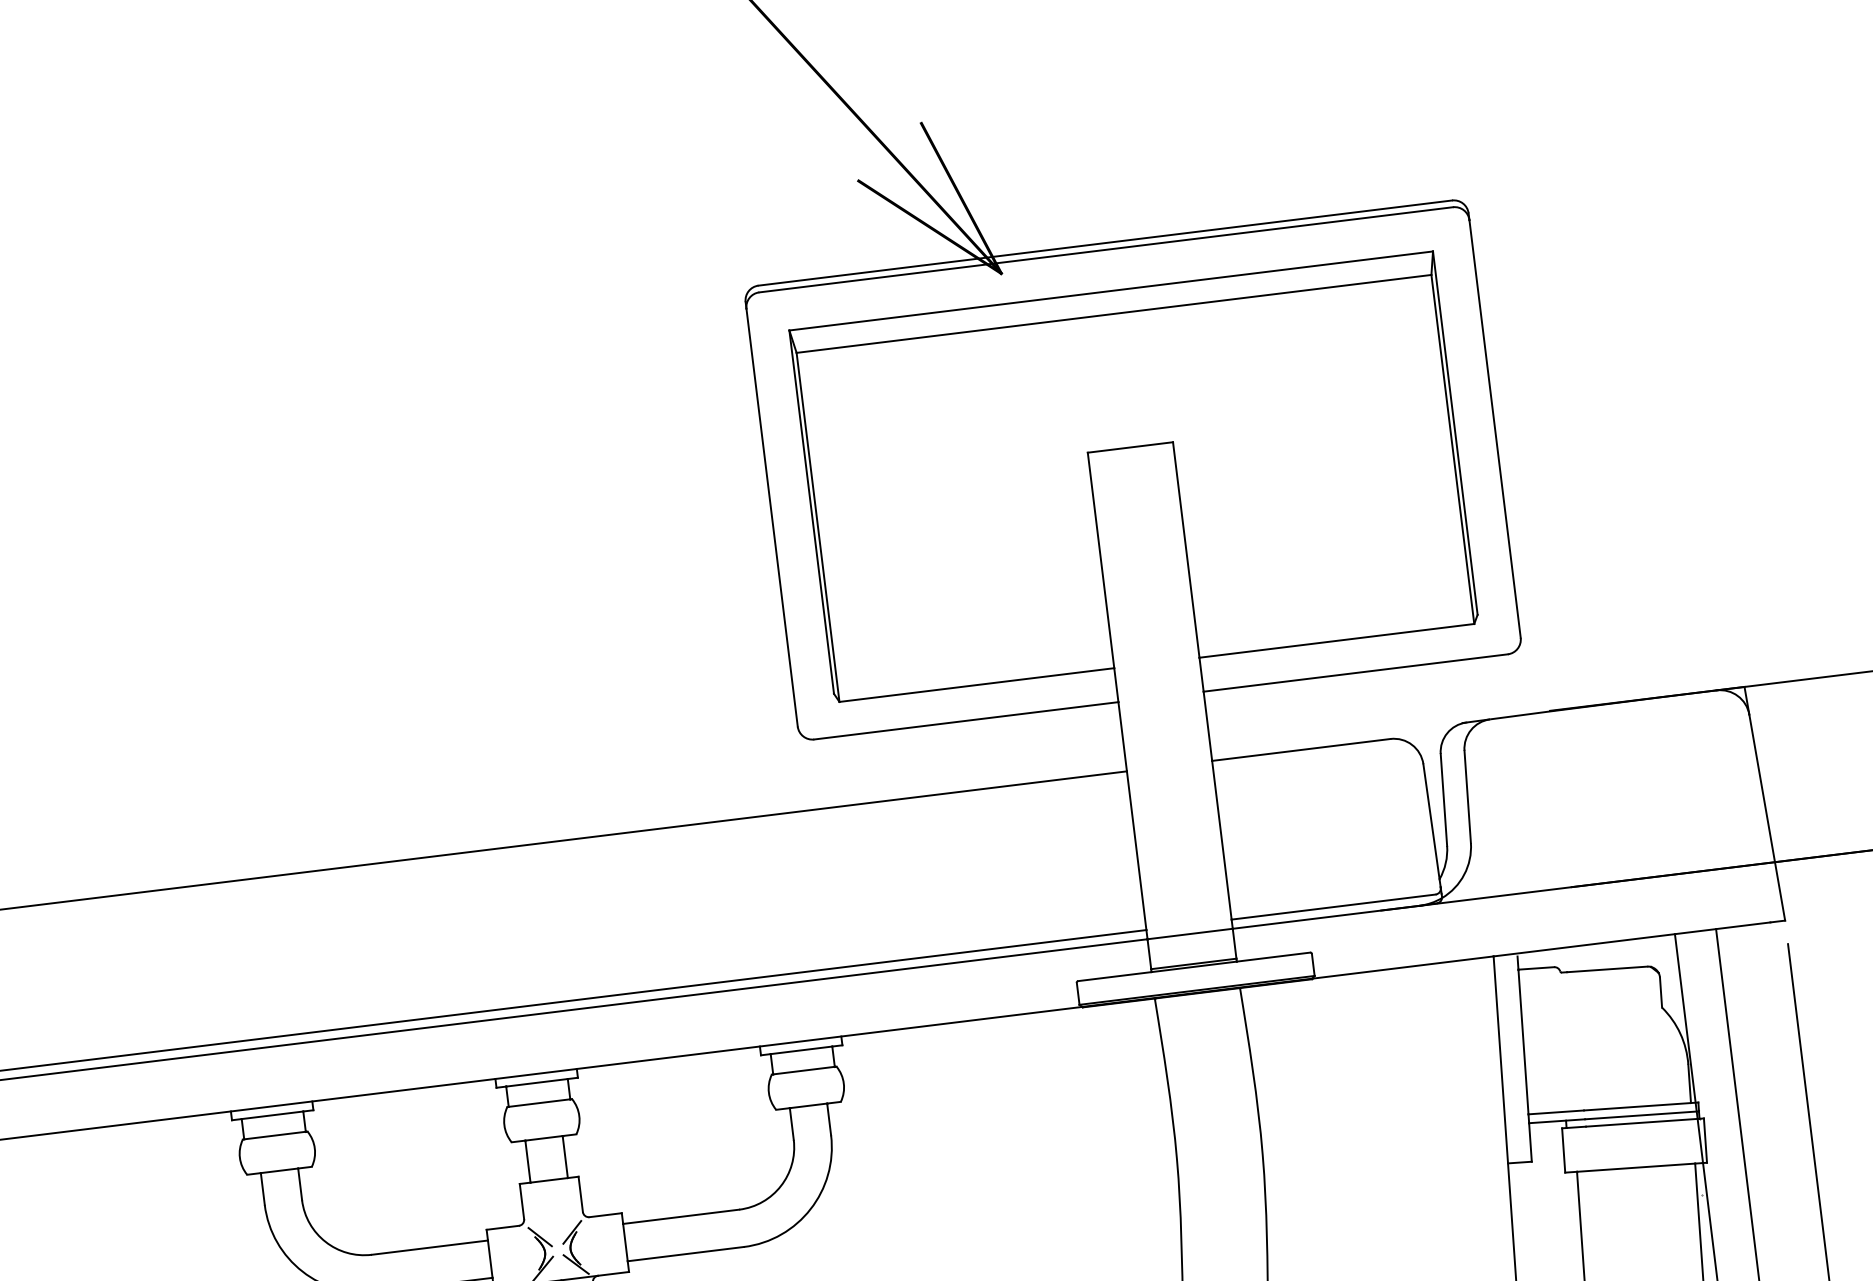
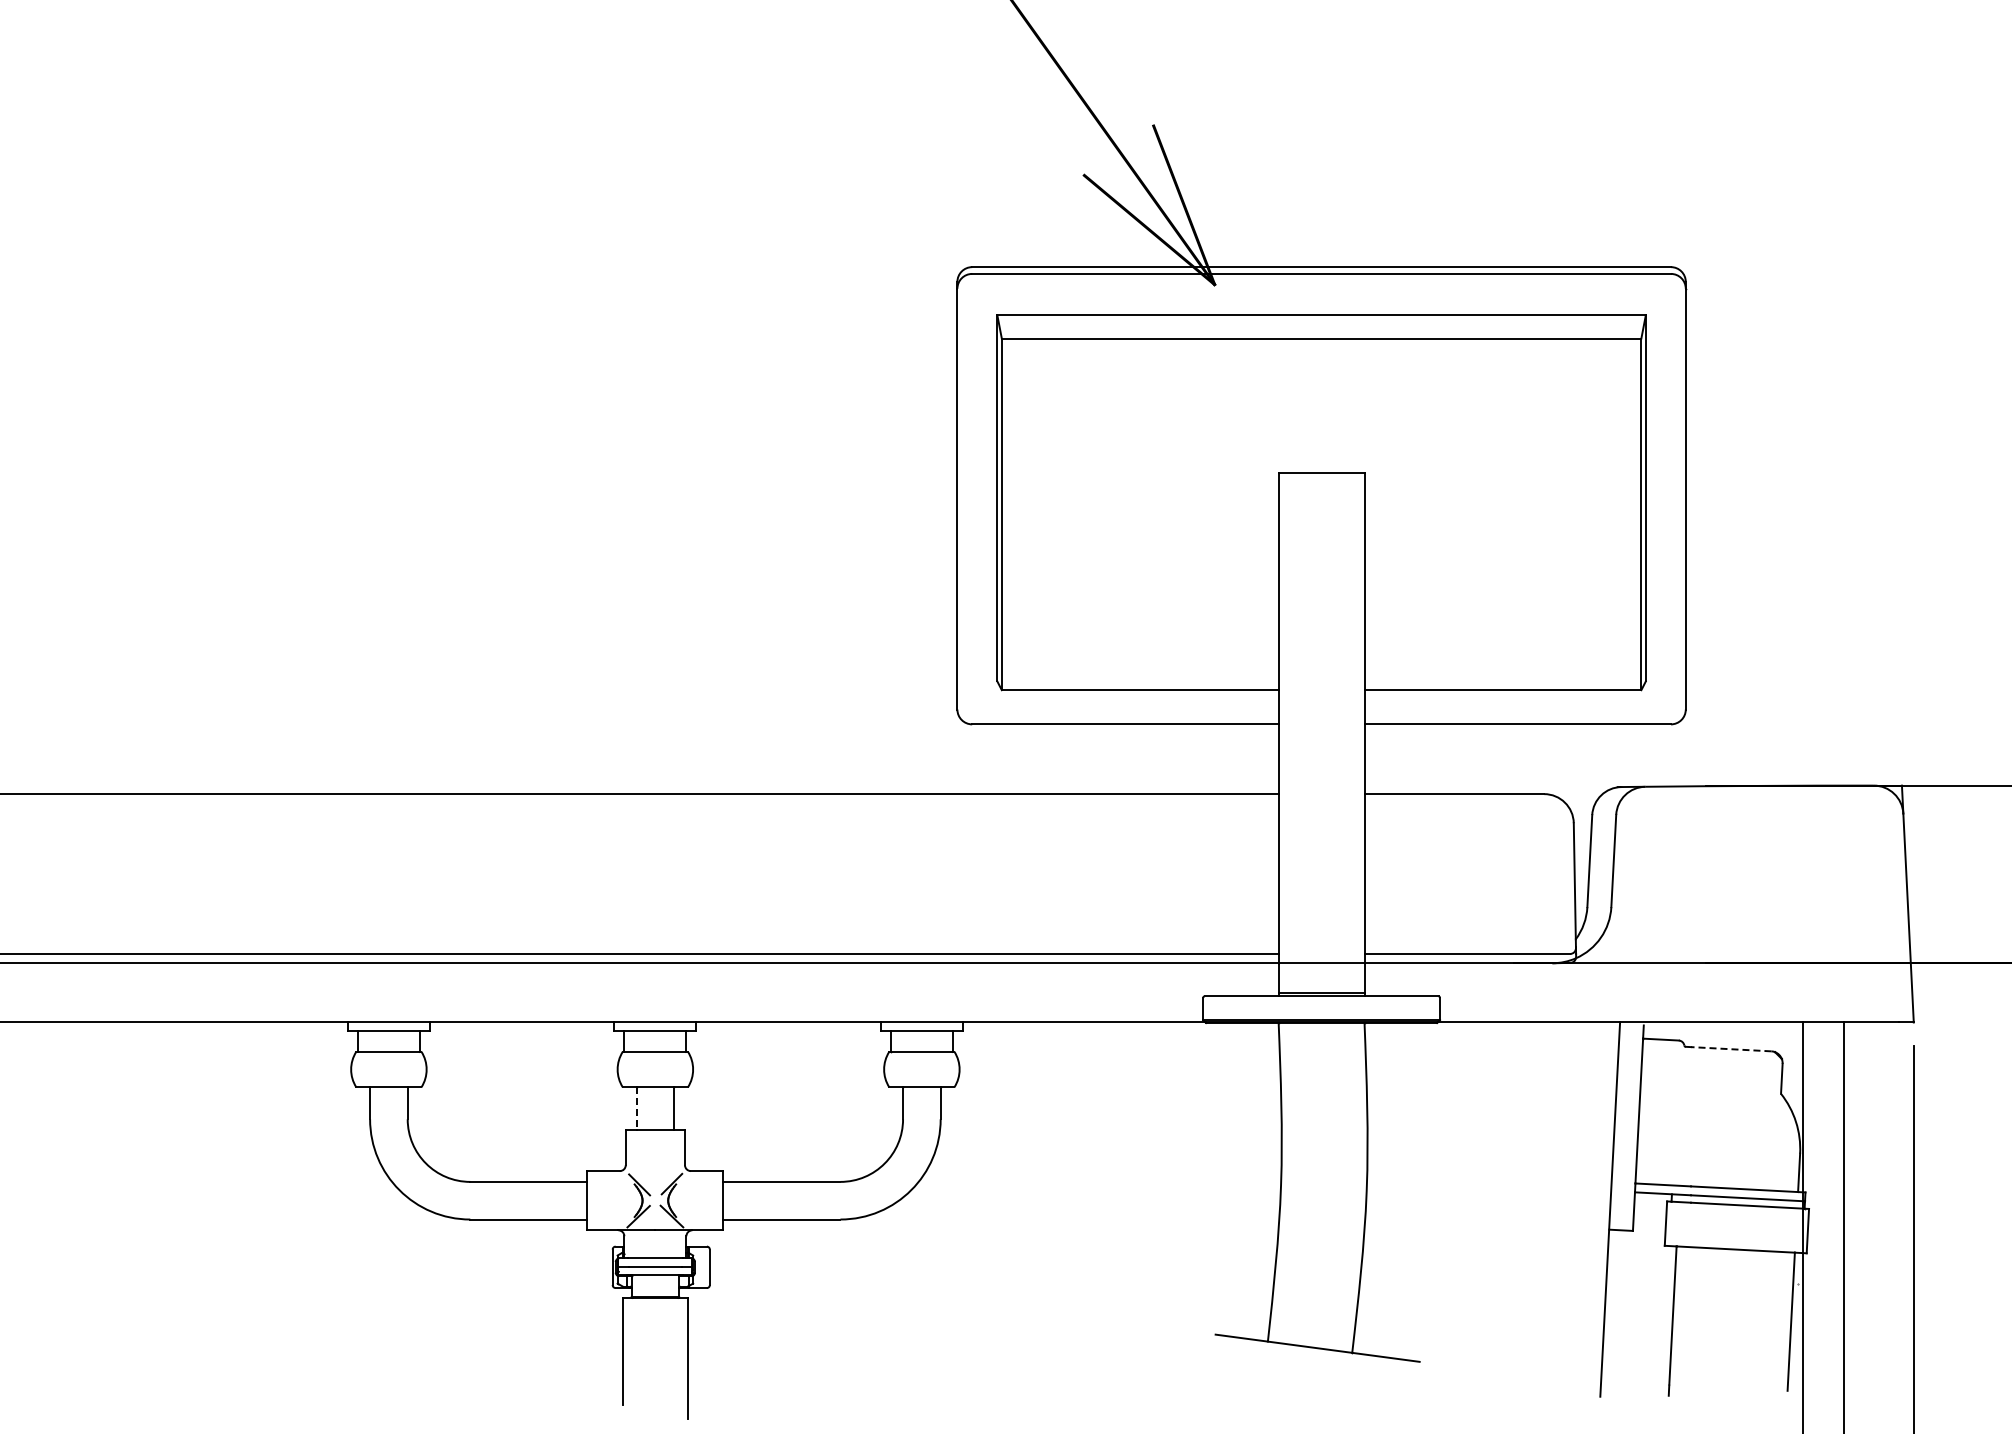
line: (1606, 969) -> (1730, 1049), solid -> dashed
line: (527, 1161) -> (636, 1108), solid -> dashed

